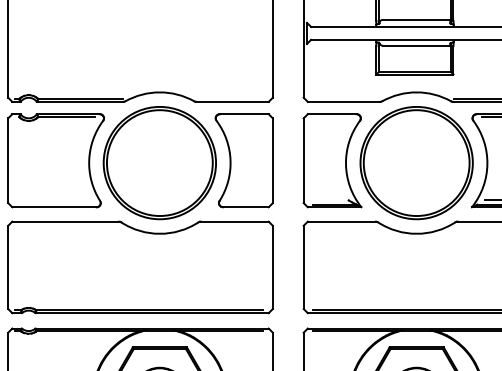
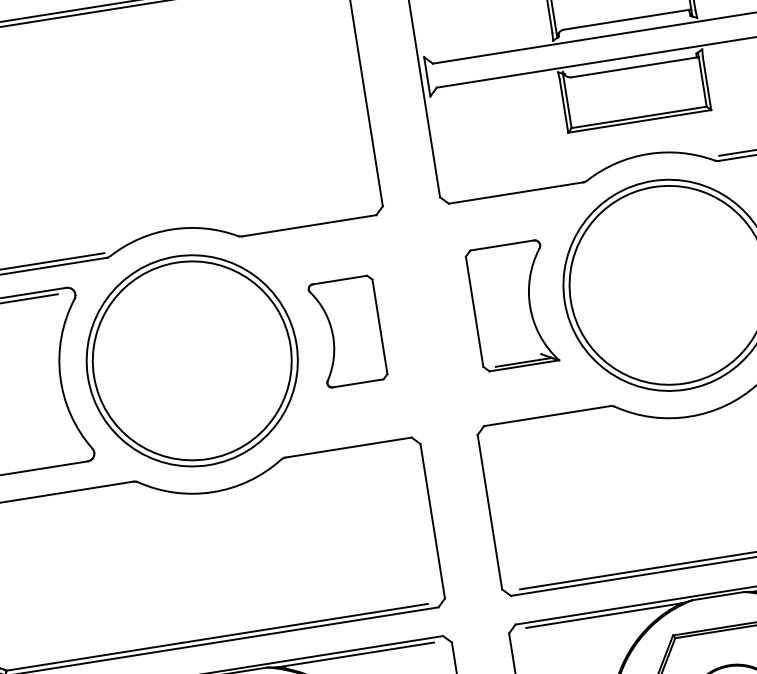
part: (243, 160) -> (346, 331), size x0.6
part: (332, 160) -> (511, 305), size x0.7

